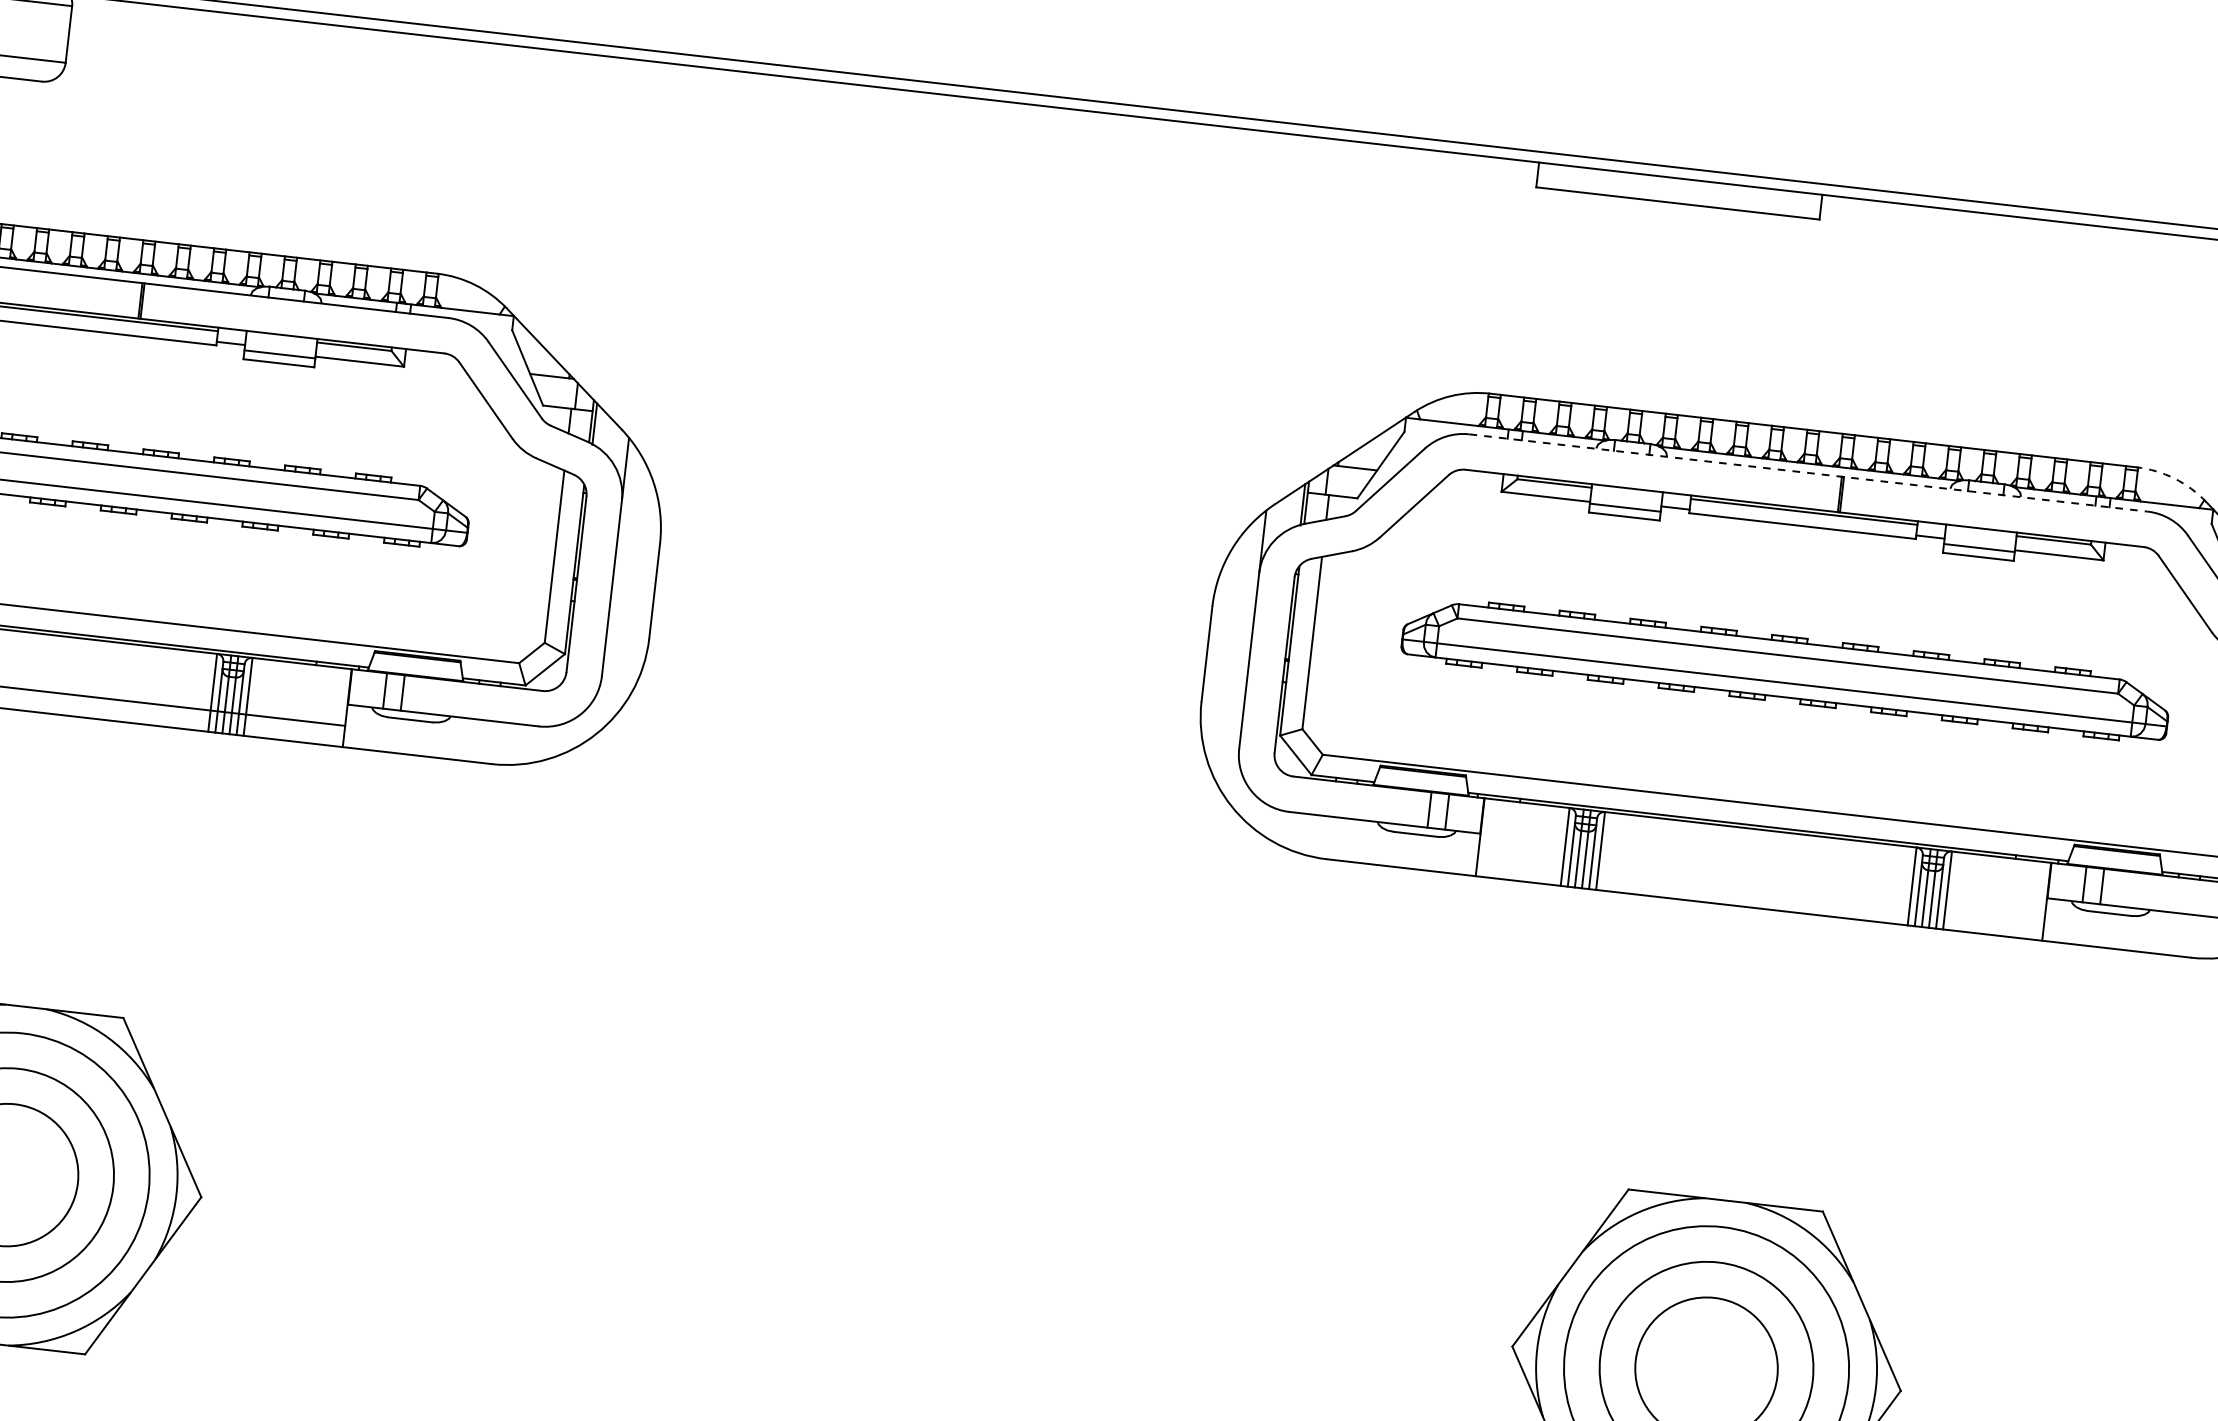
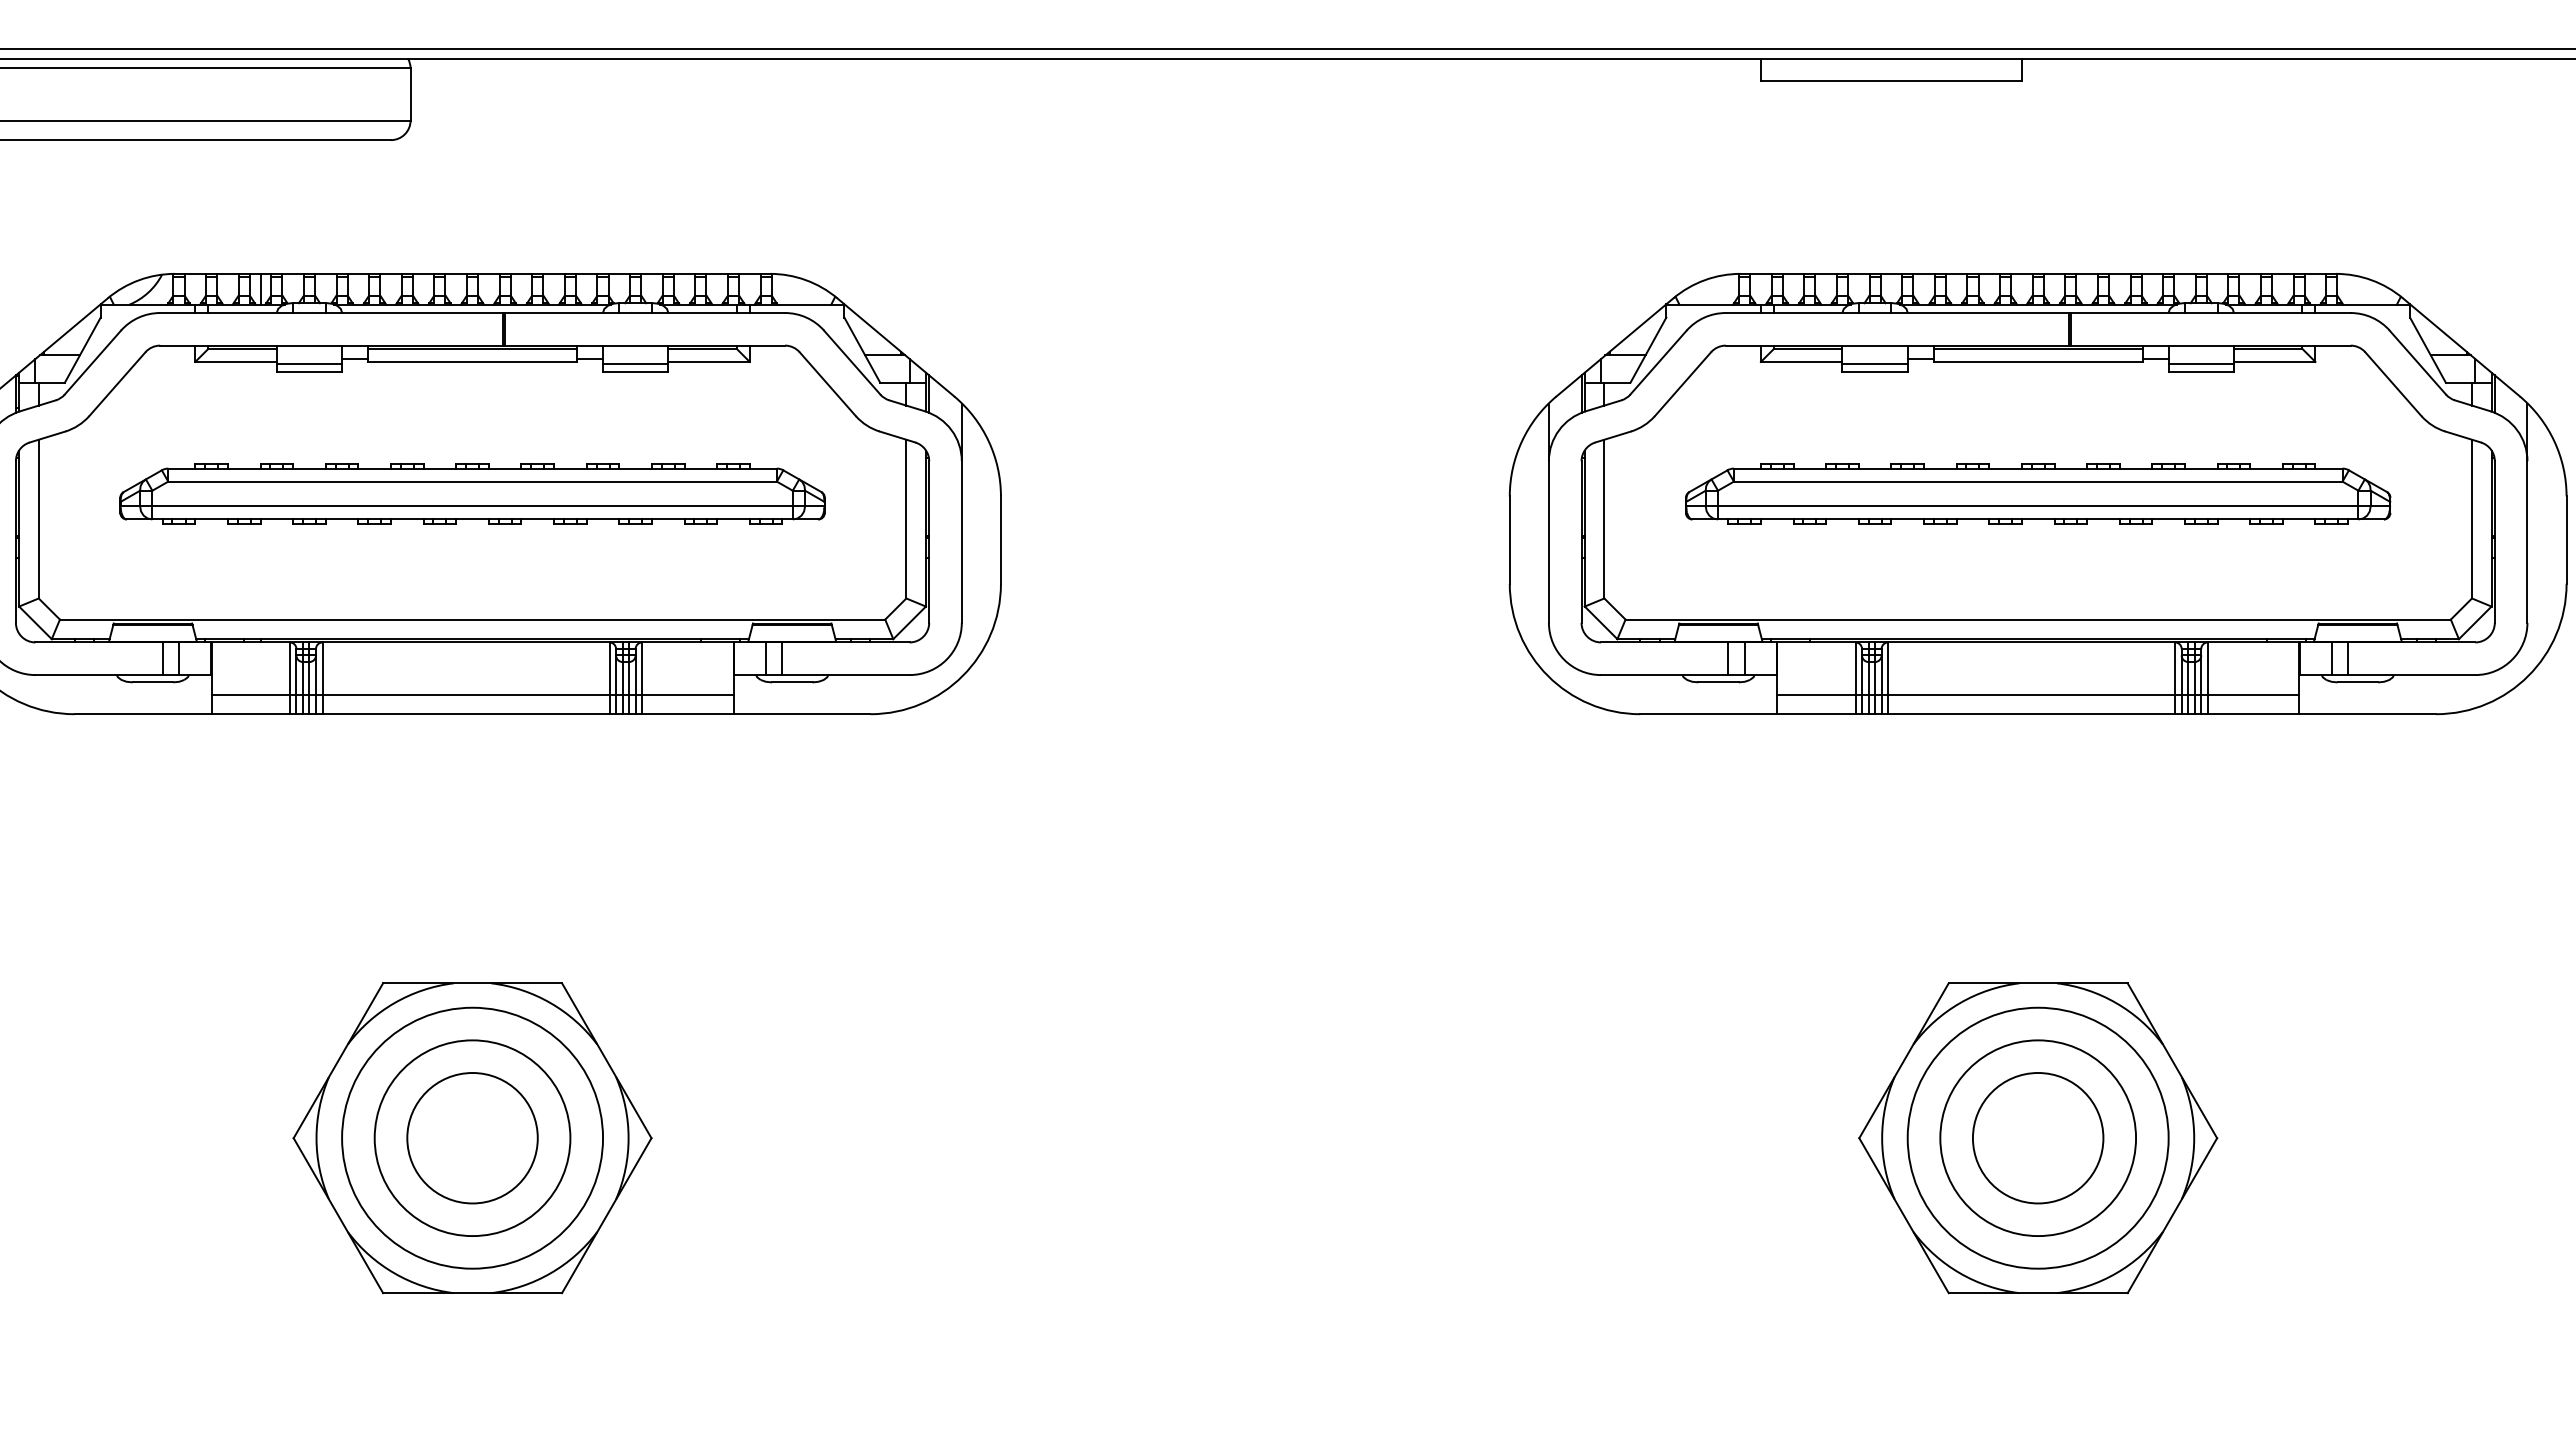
line: (1808, 473) -> (2038, 313), dashed -> solid
arc: (2174, 478) -> (2371, 280), dashed -> solid
line: (1761, 887) -> (2038, 694), added

